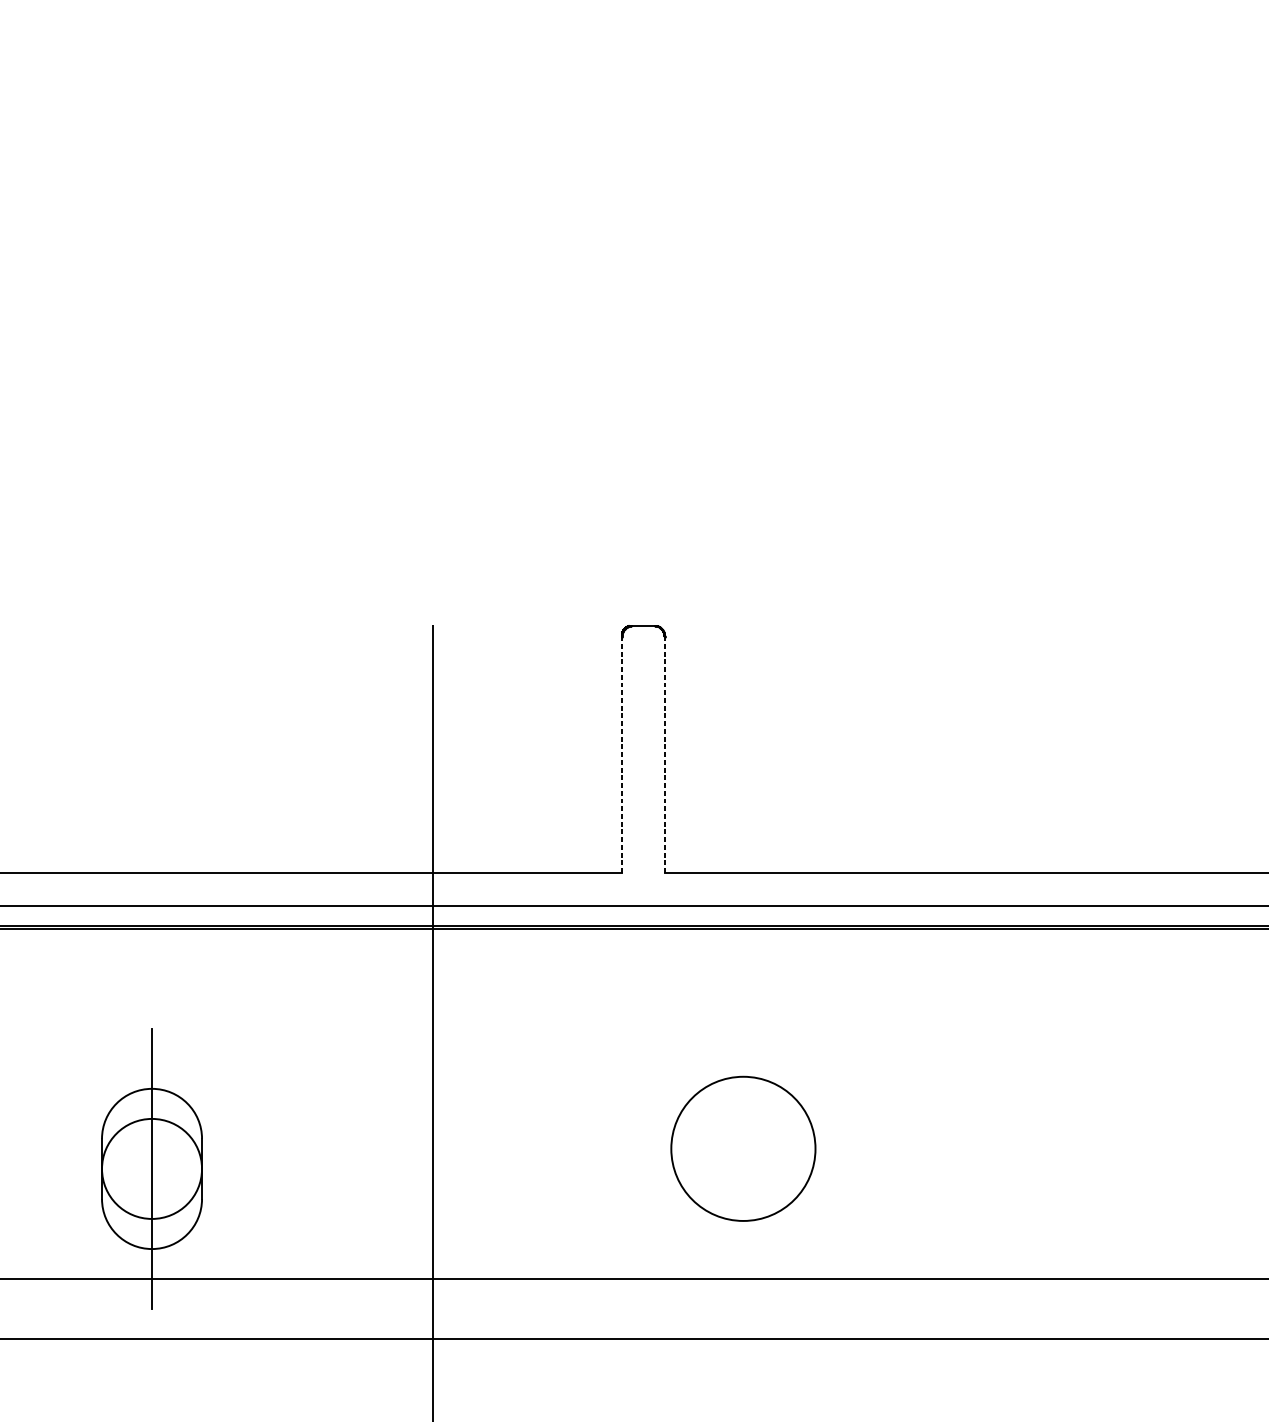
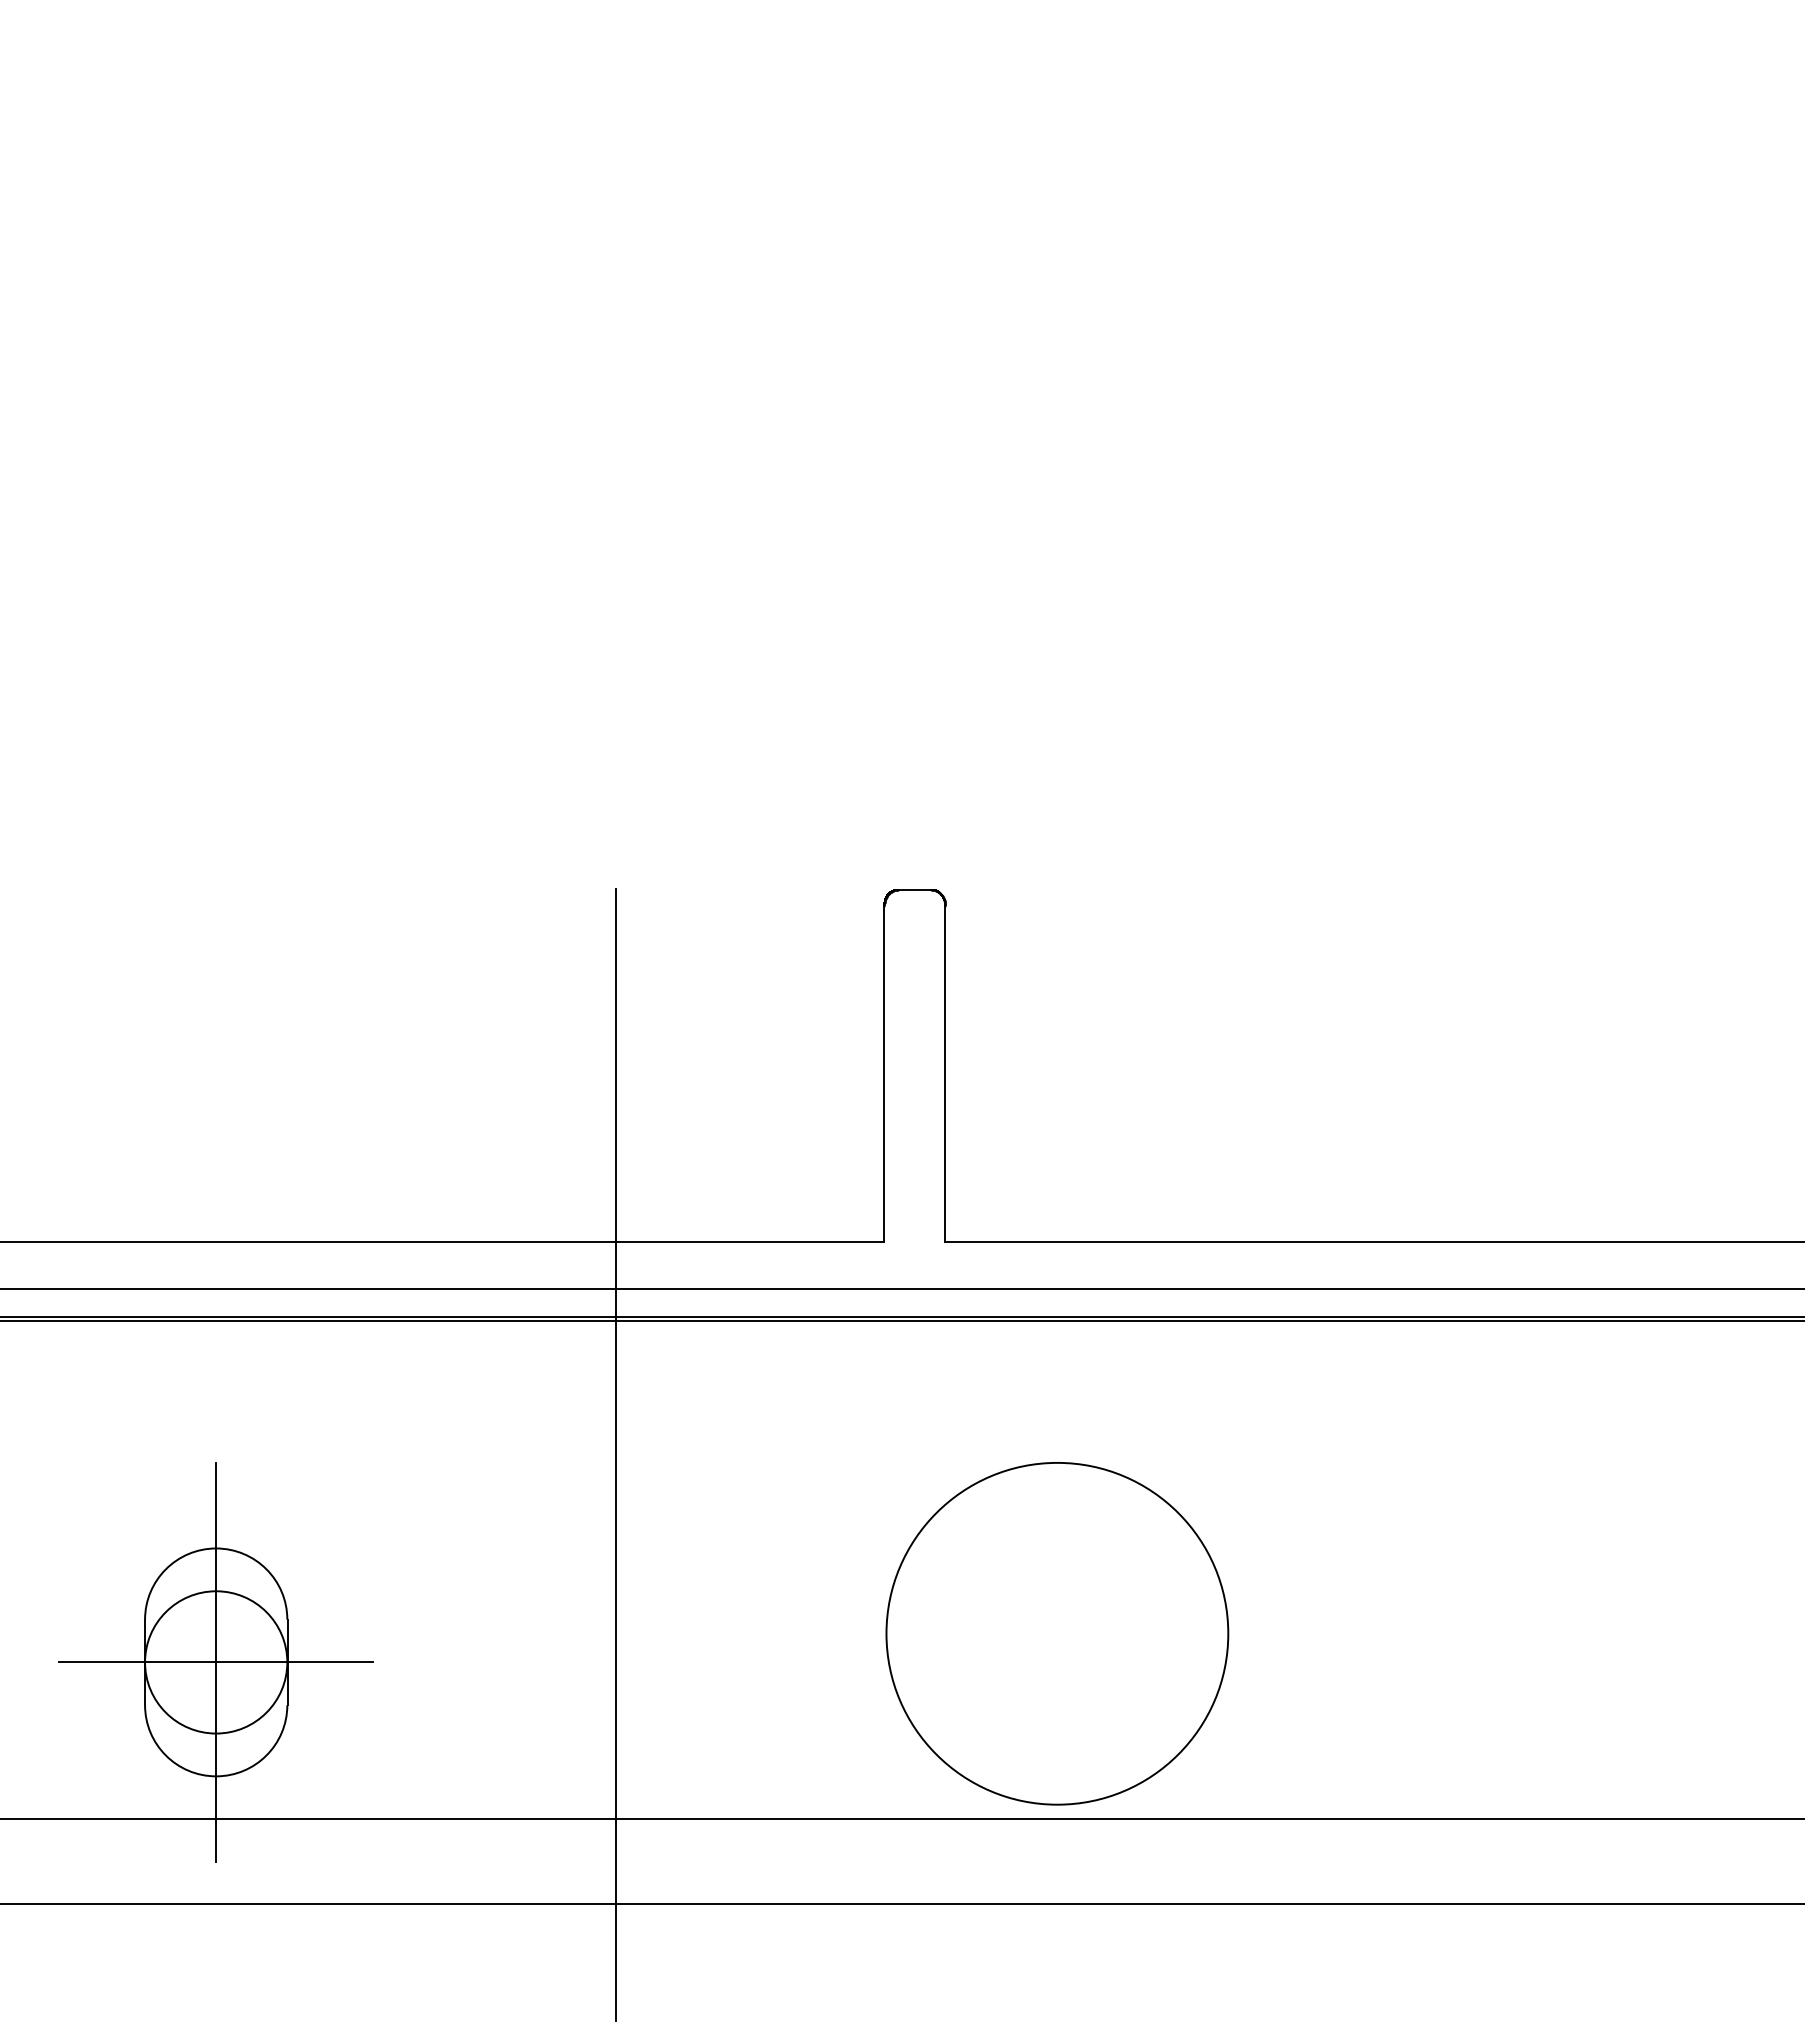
line: (621, 754) -> (884, 1073), dashed -> solid
line: (664, 754) -> (945, 1073), dashed -> solid
circle: (743, 1148) -> (1057, 1633), size x1.67
line: (152, 1169) -> (216, 1662), added

